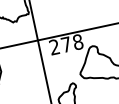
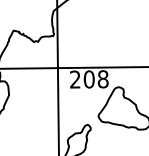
text: (65, 44) -> (88, 79), 278 -> 208

